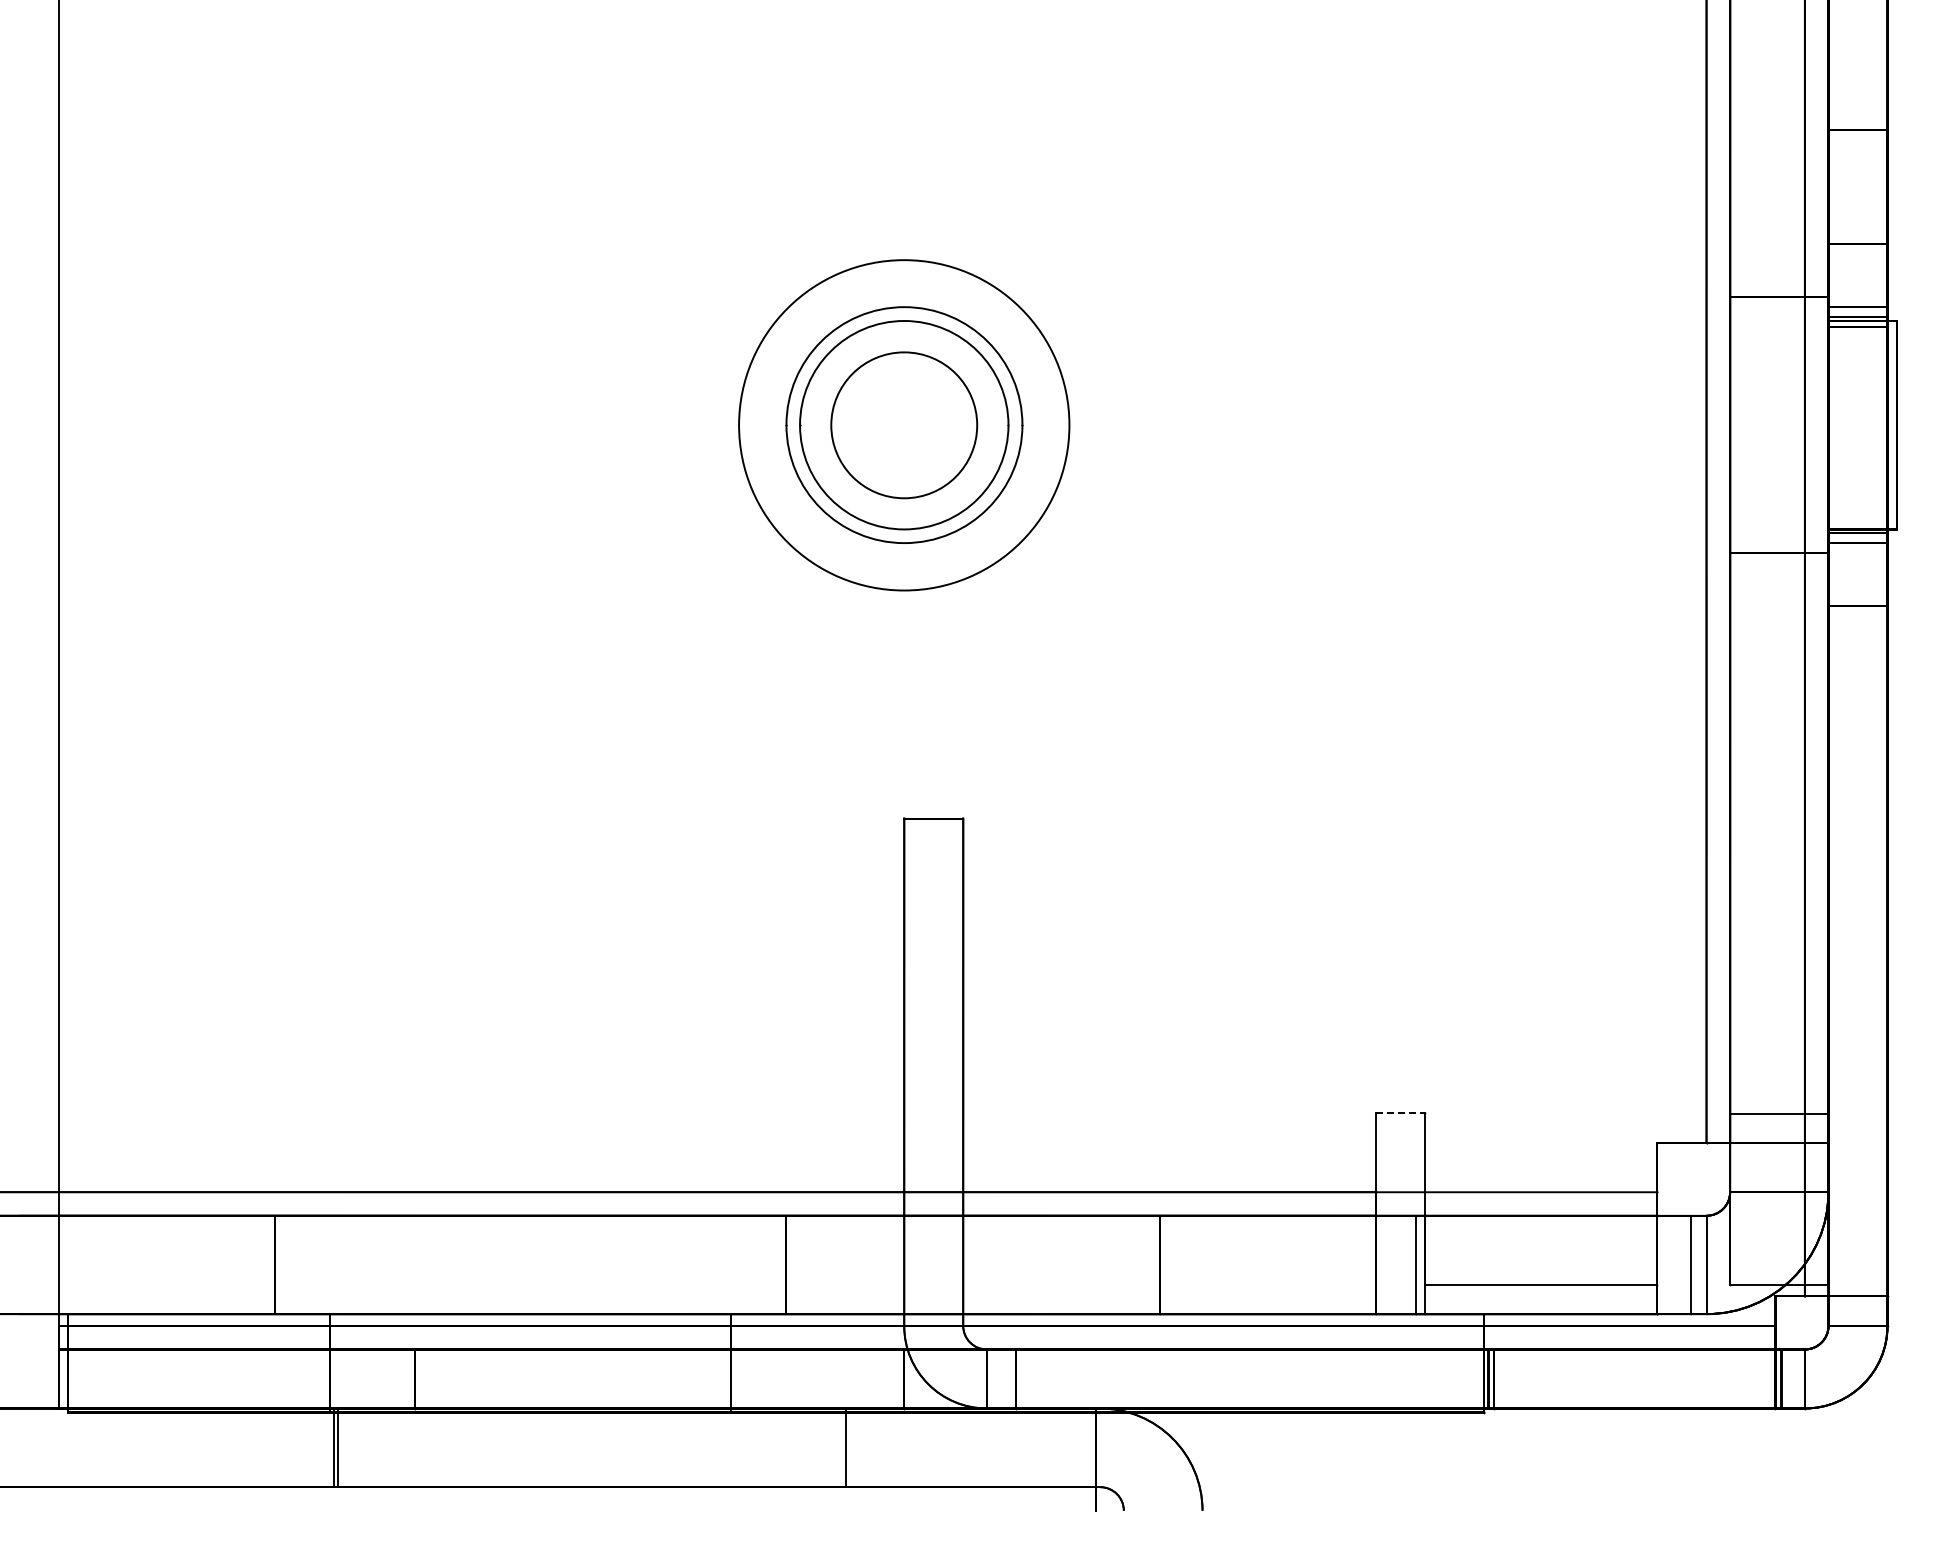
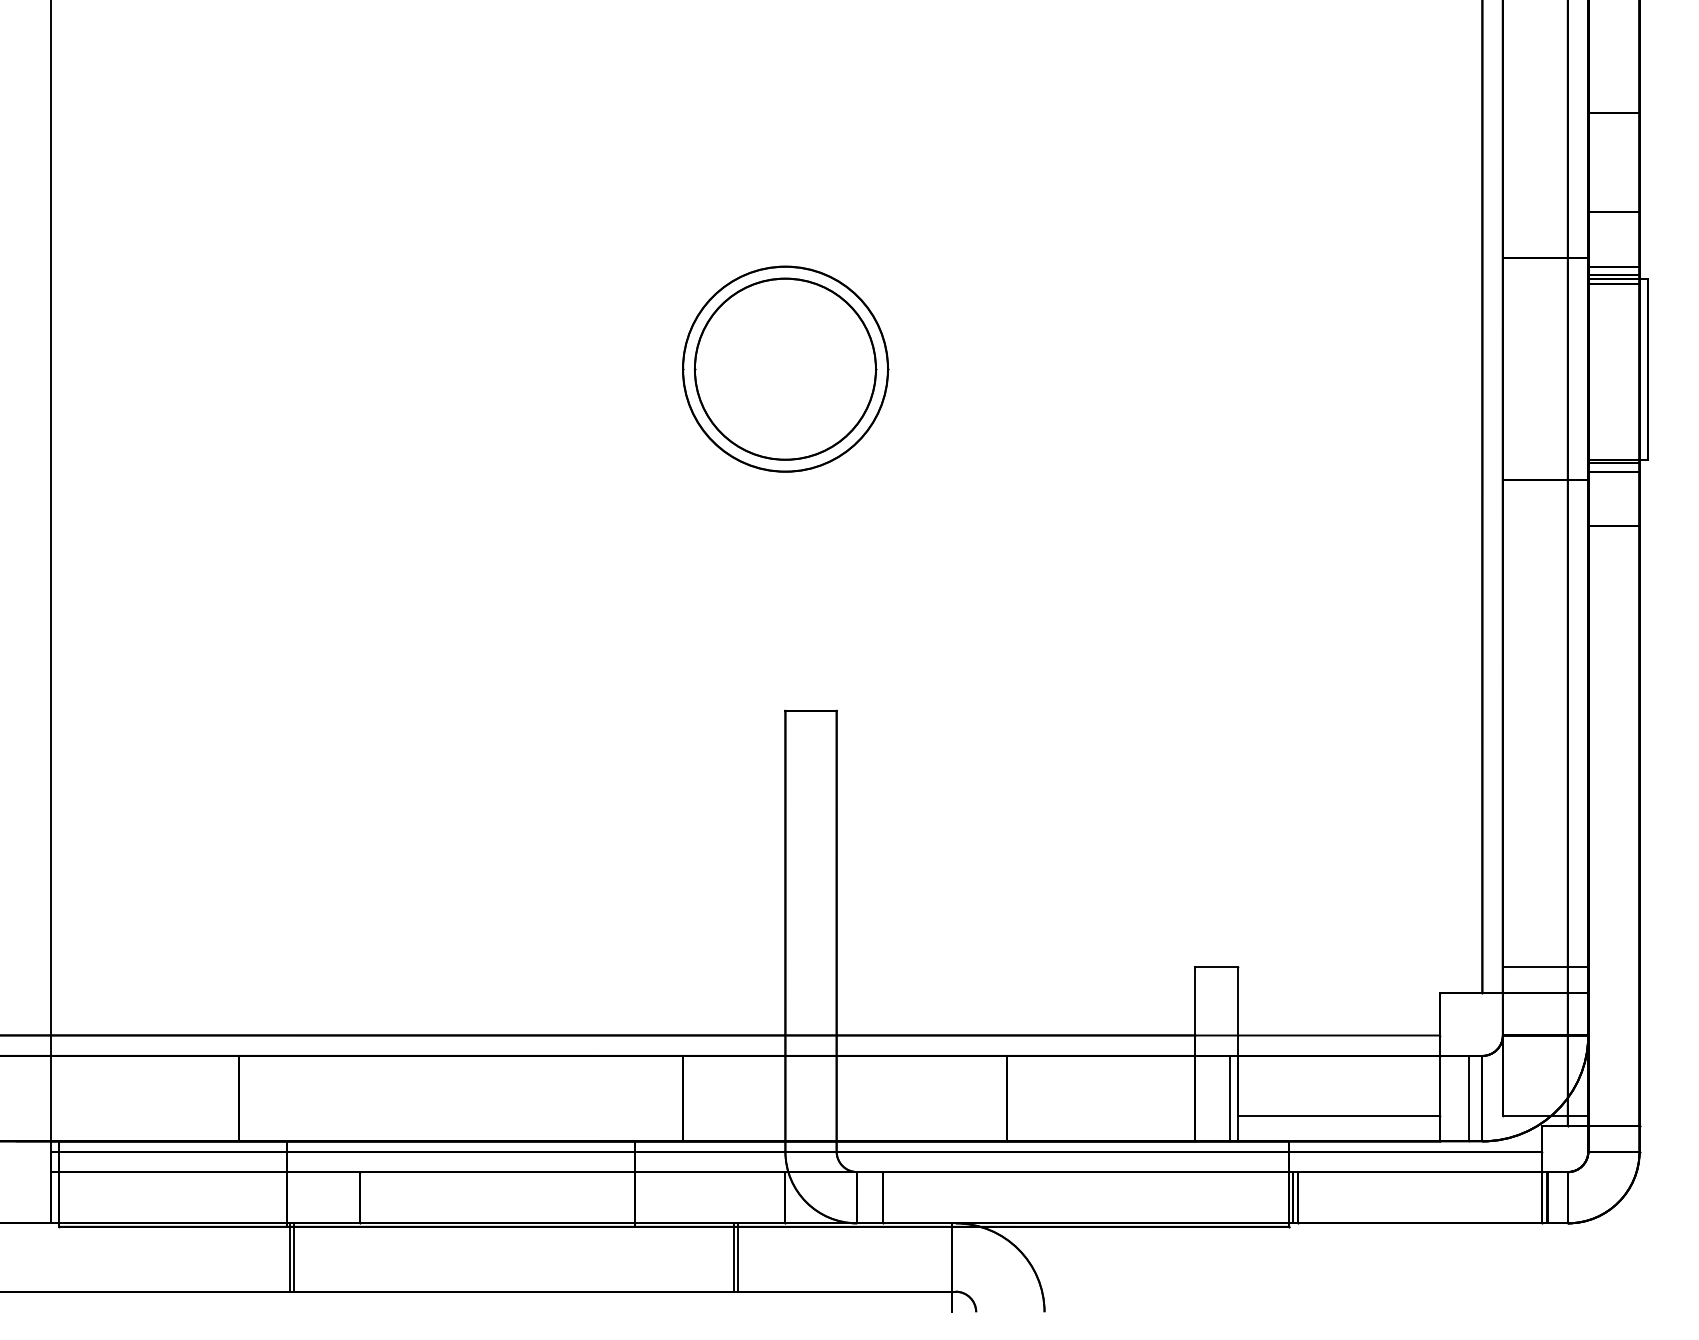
circle: (904, 425) -> (785, 369), size x0.71
circle: (904, 425) -> (785, 369), size x1.43
line: (1400, 1113) -> (1216, 967), dashed -> solid
line: (849, 1447) -> (737, 1257), added

